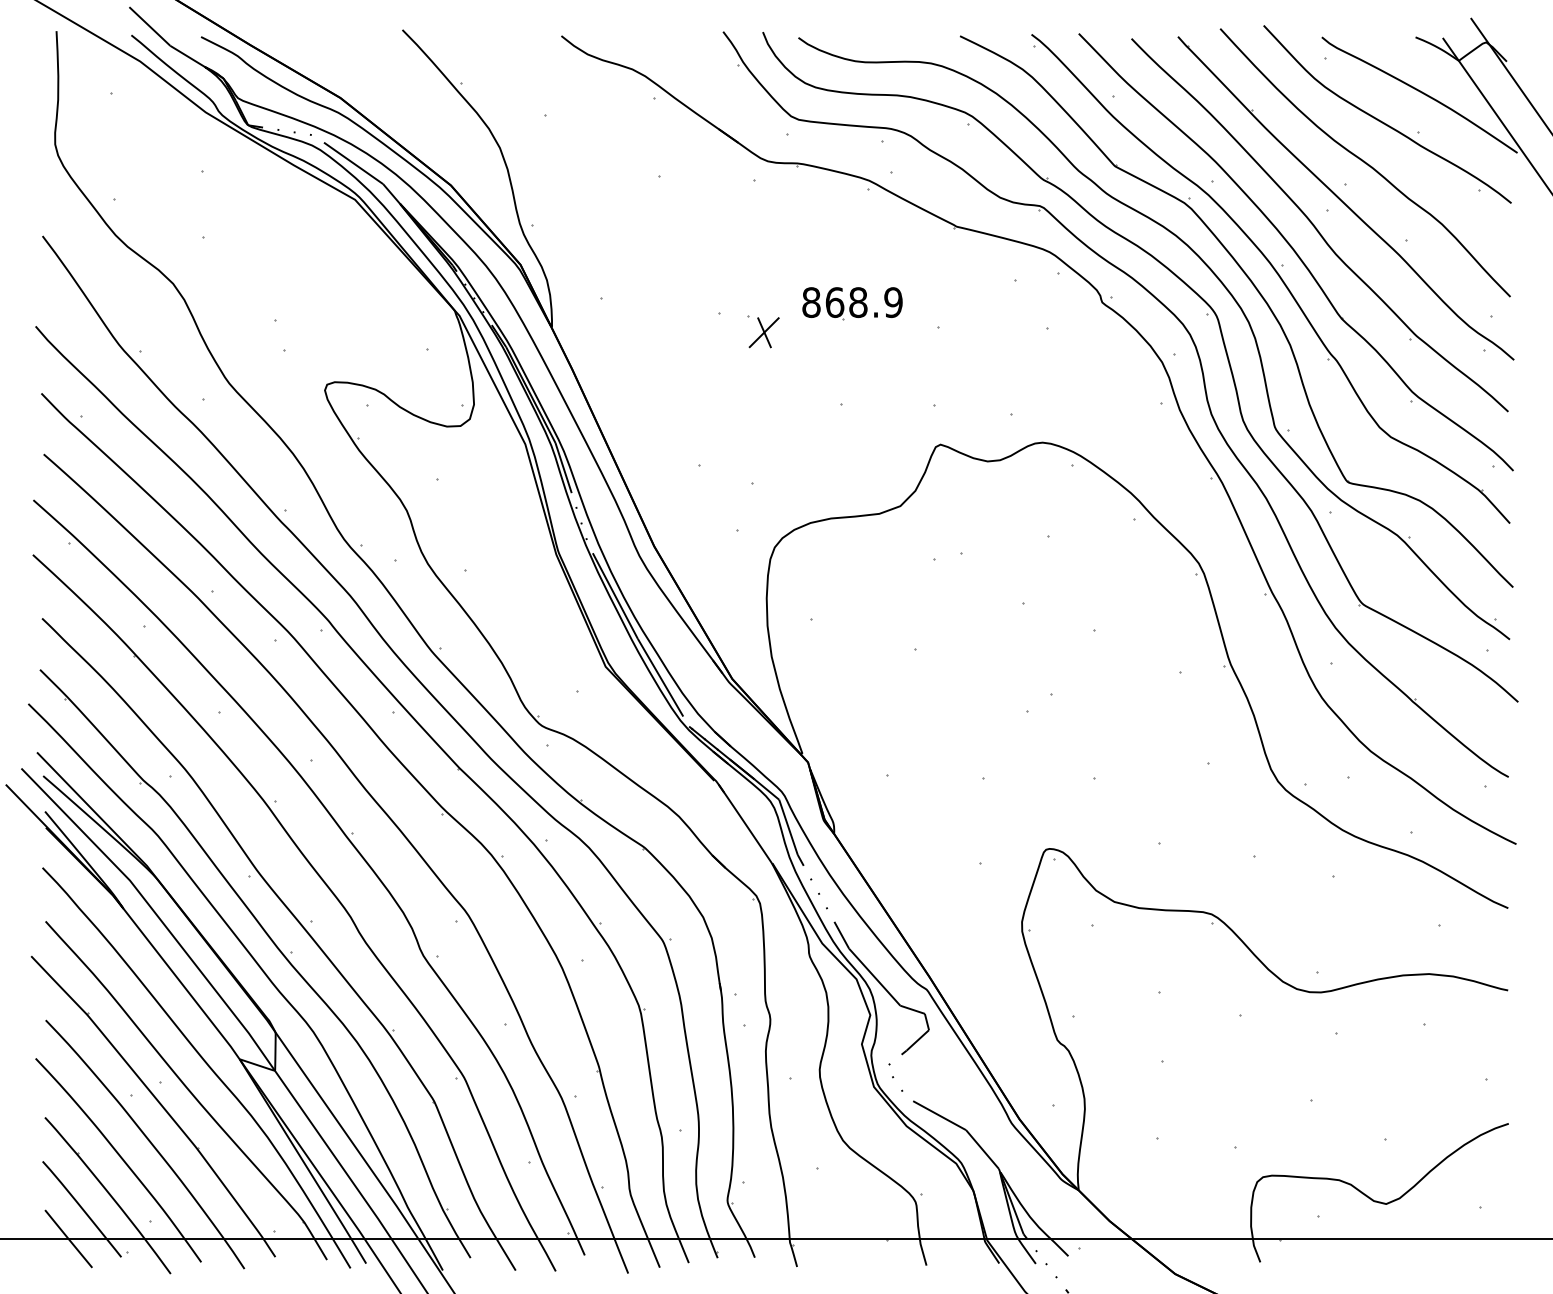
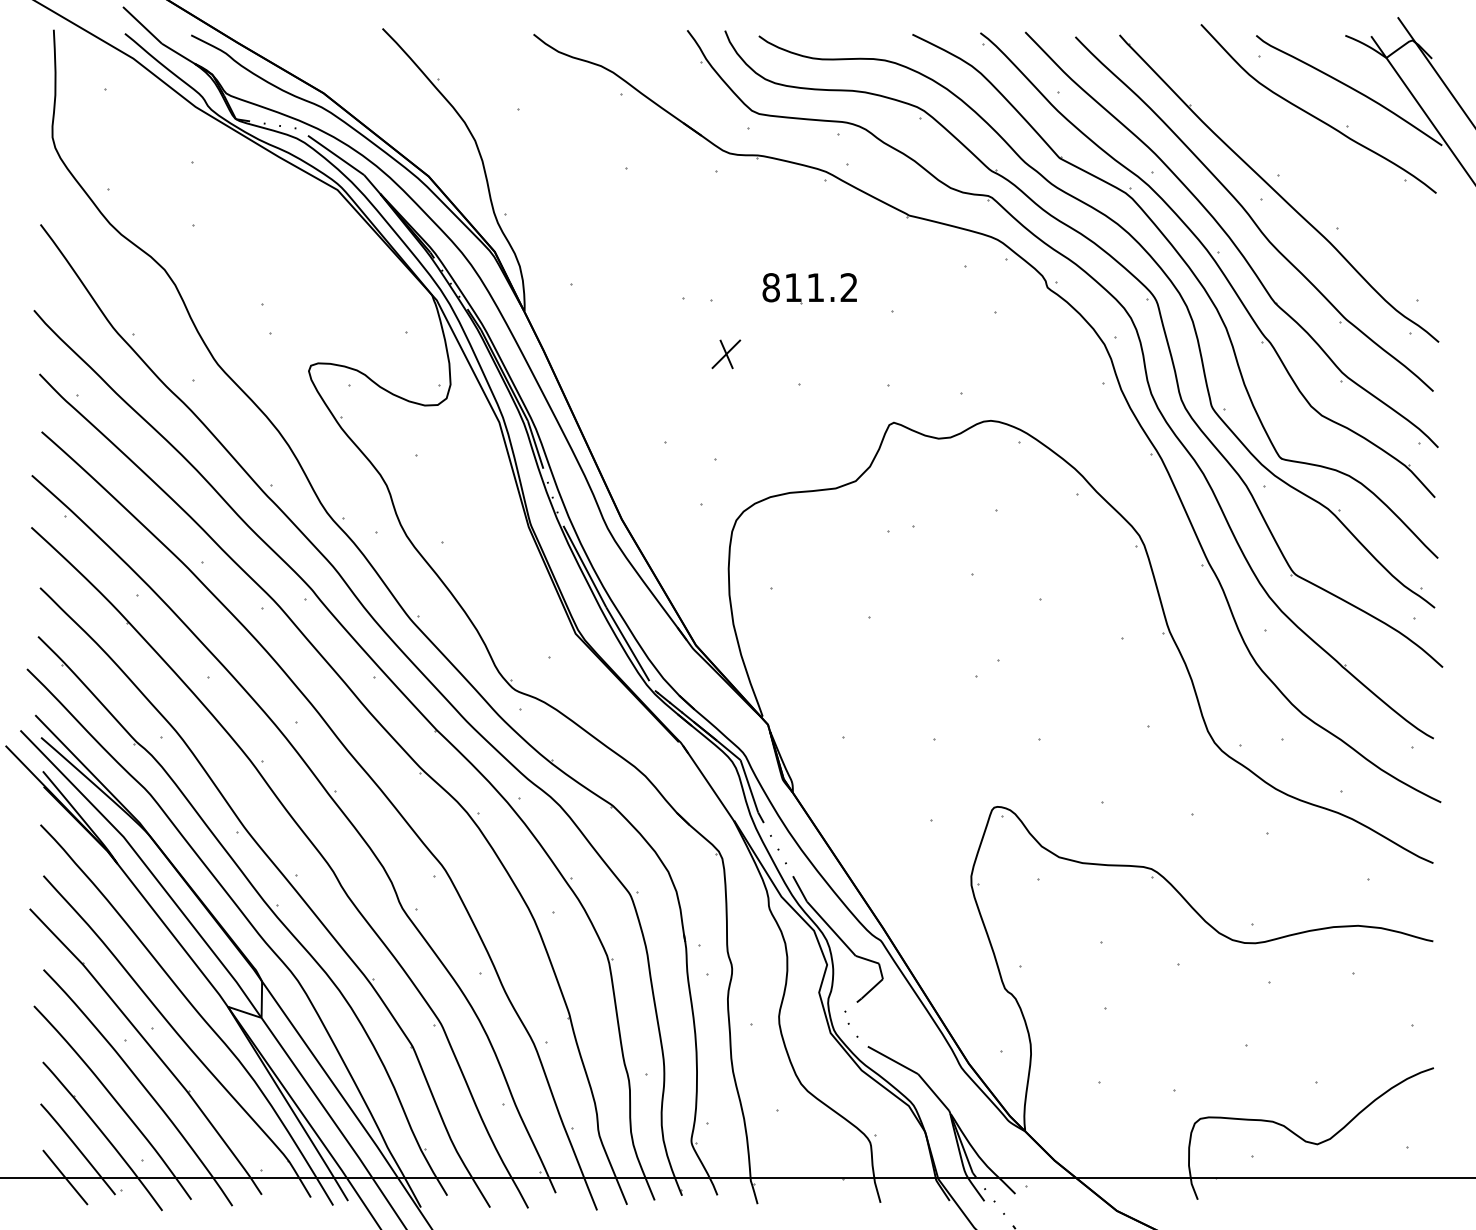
curve: (1364, 162) -> (1296, 154), removed
text: (863, 302) -> (820, 287), 868.9 -> 811.2
part: (763, 332) -> (725, 354), moved

